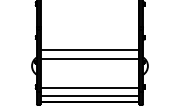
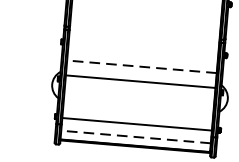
line: (89, 49) -> (141, 66), solid -> dashed
line: (89, 95) -> (135, 136), solid -> dashed

